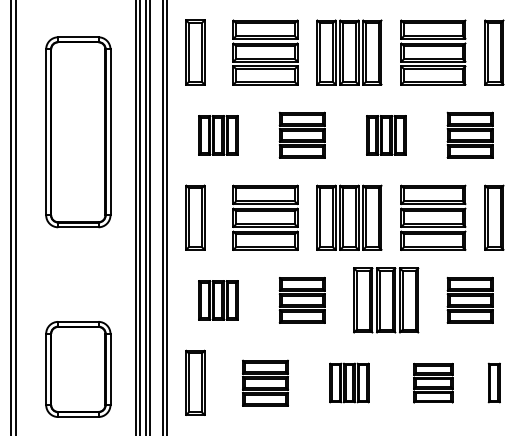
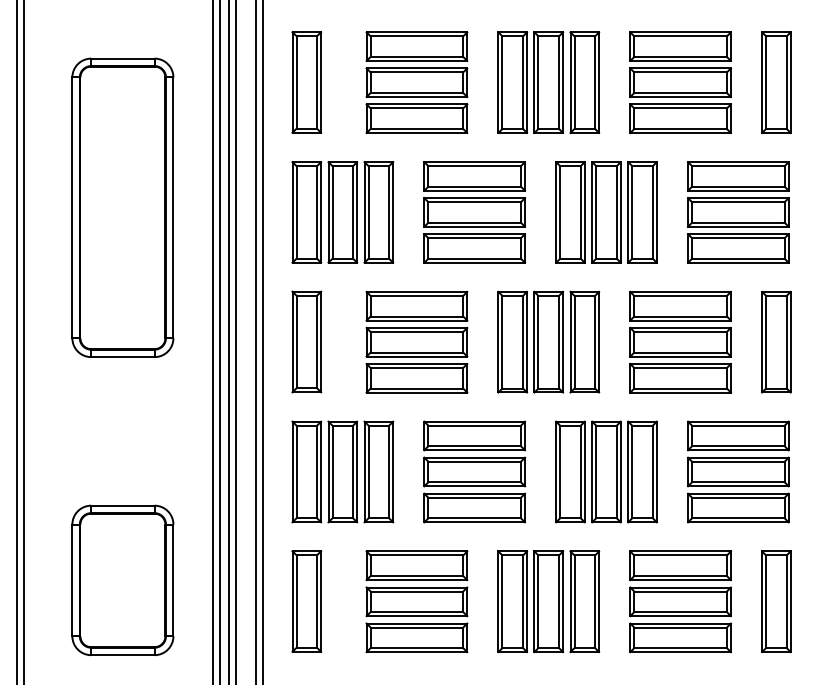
part: (218, 135) -> (343, 212), size x1.67
part: (302, 135) -> (475, 212), size x1.43
part: (386, 135) -> (607, 212), size x1.67
part: (470, 135) -> (738, 212), size x1.43
part: (218, 300) -> (343, 472), size x1.67
part: (302, 300) -> (475, 472), size x1.43
part: (470, 300) -> (738, 472), size x1.43
part: (349, 382) -> (548, 600), size x1.67
part: (494, 382) -> (776, 600), size x1.67
part: (265, 383) -> (416, 602), size x1.43
part: (433, 383) -> (680, 602), size x1.67

